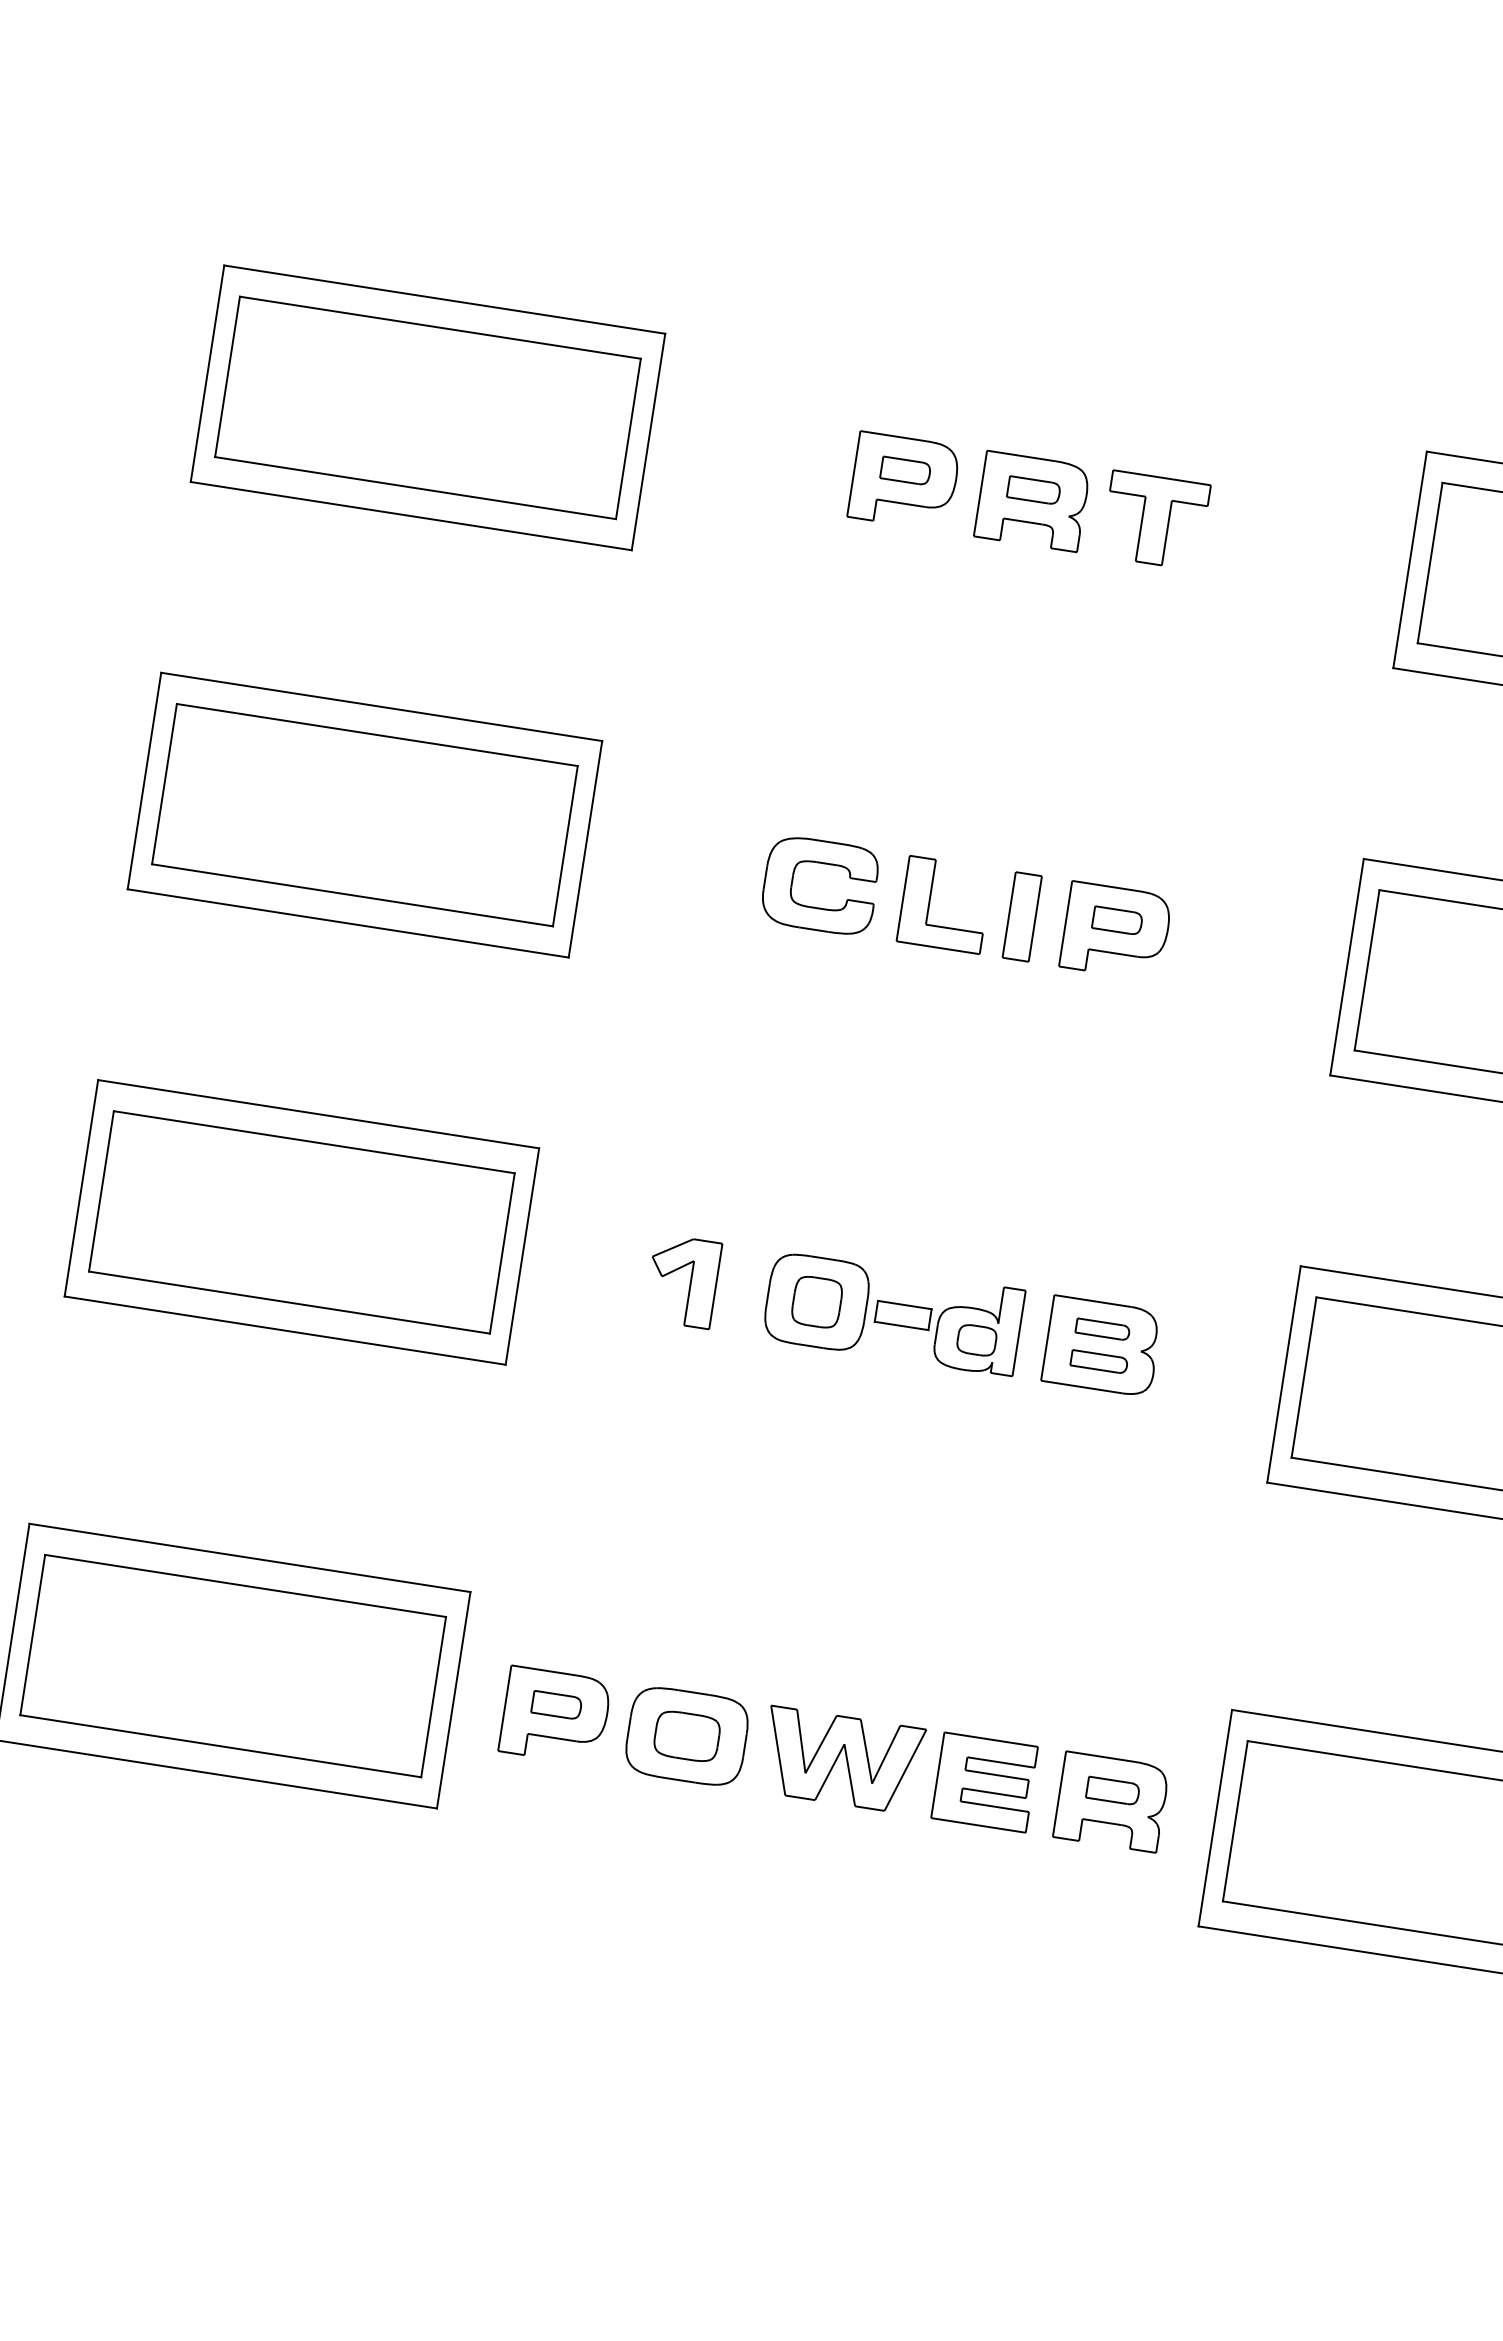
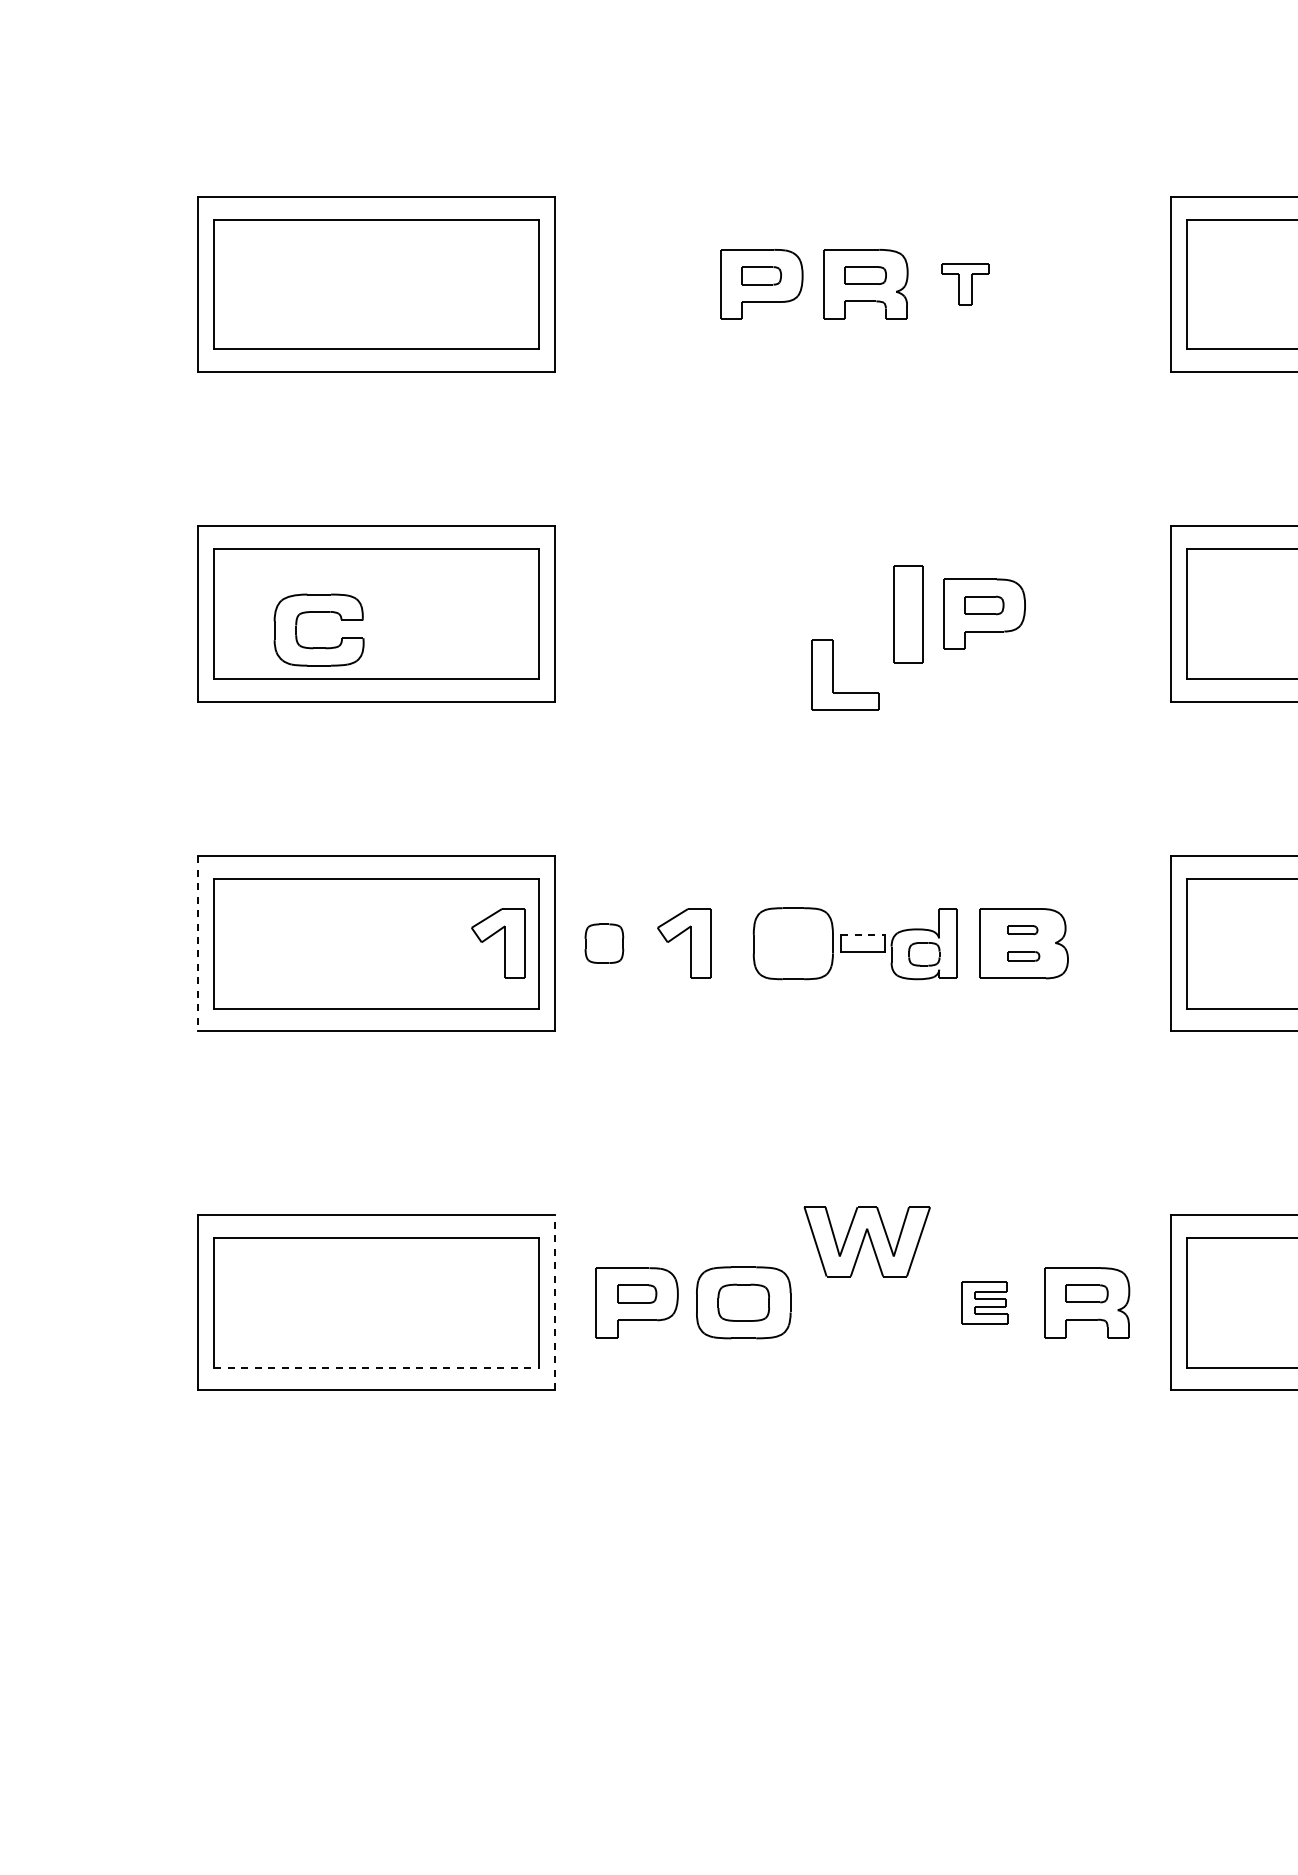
part: (1155, 520) -> (965, 284), size x0.6
part: (823, 863) -> (318, 612), moved
part: (929, 901) -> (833, 674), moved
part: (1022, 916) -> (908, 613), size x1.4
line: (82, 1188) -> (198, 943), solid -> dashed
part: (452, 1245) -> (498, 943), added
part: (817, 1301) -> (604, 943), moved
line: (905, 1305) -> (863, 935), solid -> dashed
part: (1102, 1328) -> (1022, 929), size x0.7
part: (1098, 1362) -> (1023, 956), size x0.7
line: (453, 1699) -> (554, 1302), solid -> dashed
line: (220, 1746) -> (376, 1367), solid -> dashed
part: (841, 1759) -> (866, 1241), moved
part: (984, 1782) -> (984, 1302), size x0.6

